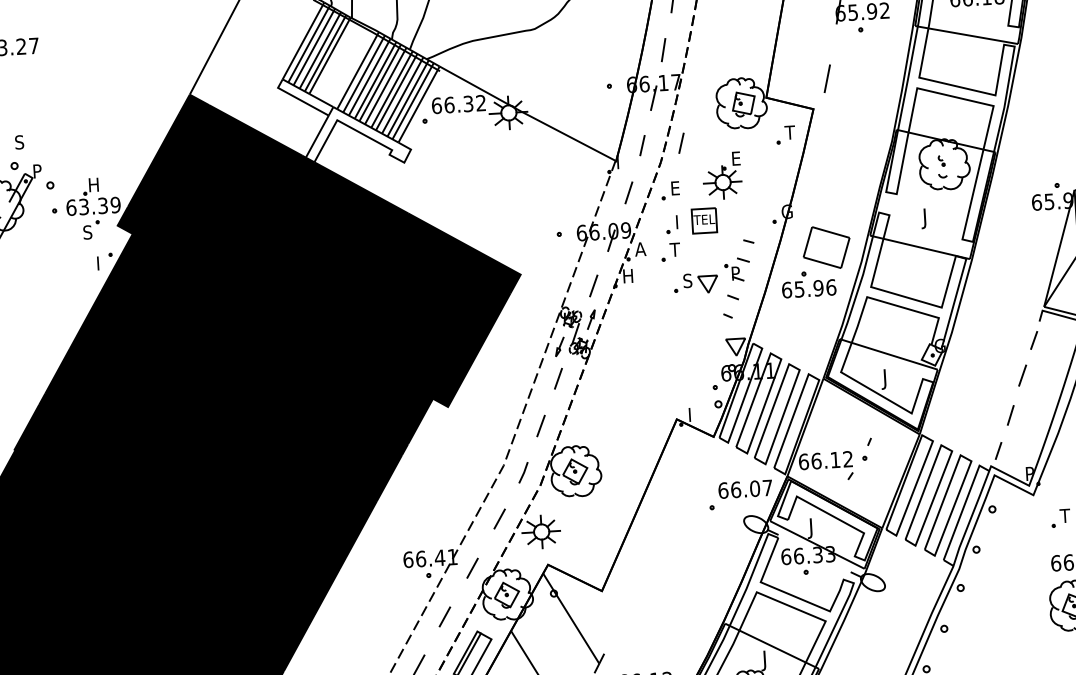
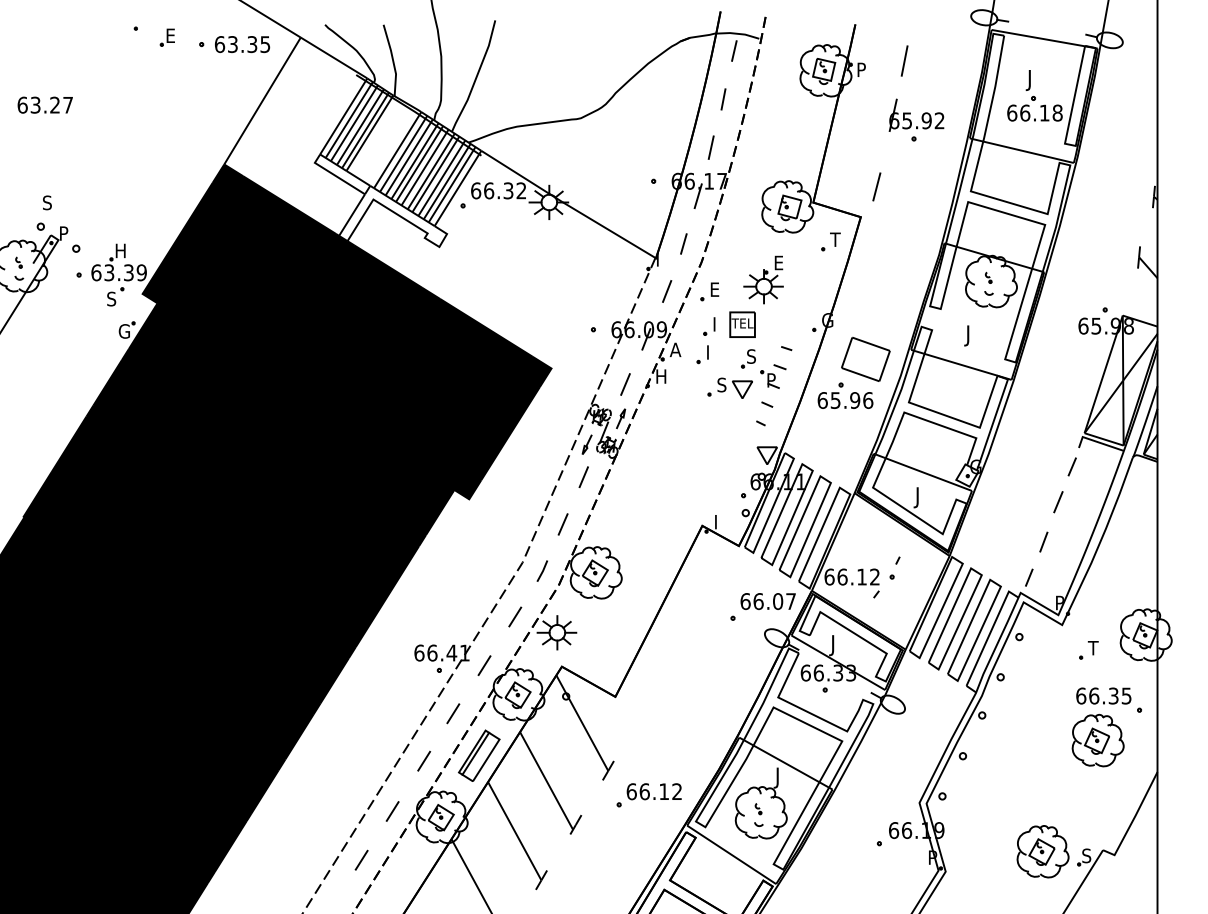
line: (681, 142) -> (723, 243), removed
text: (674, 249) -> (710, 352), T -> I
part: (712, 253) -> (748, 358), added
text: (101, 263) -> (123, 331), I -> G

